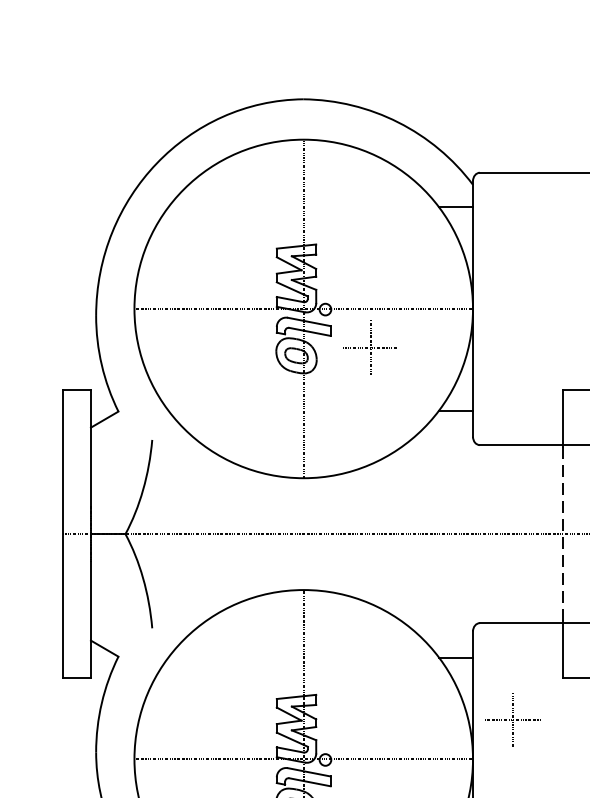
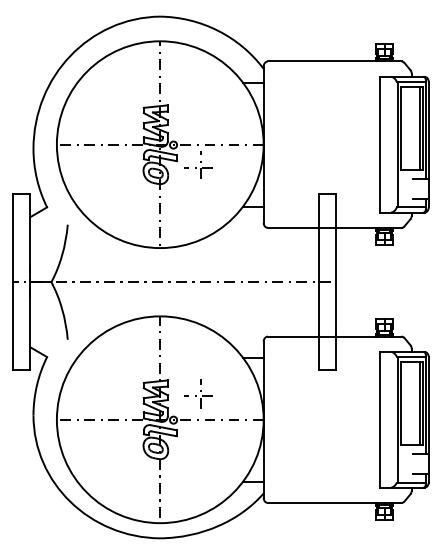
line: (562, 534) -> (318, 282), dashed -> solid
part: (508, 716) -> (198, 393), moved

